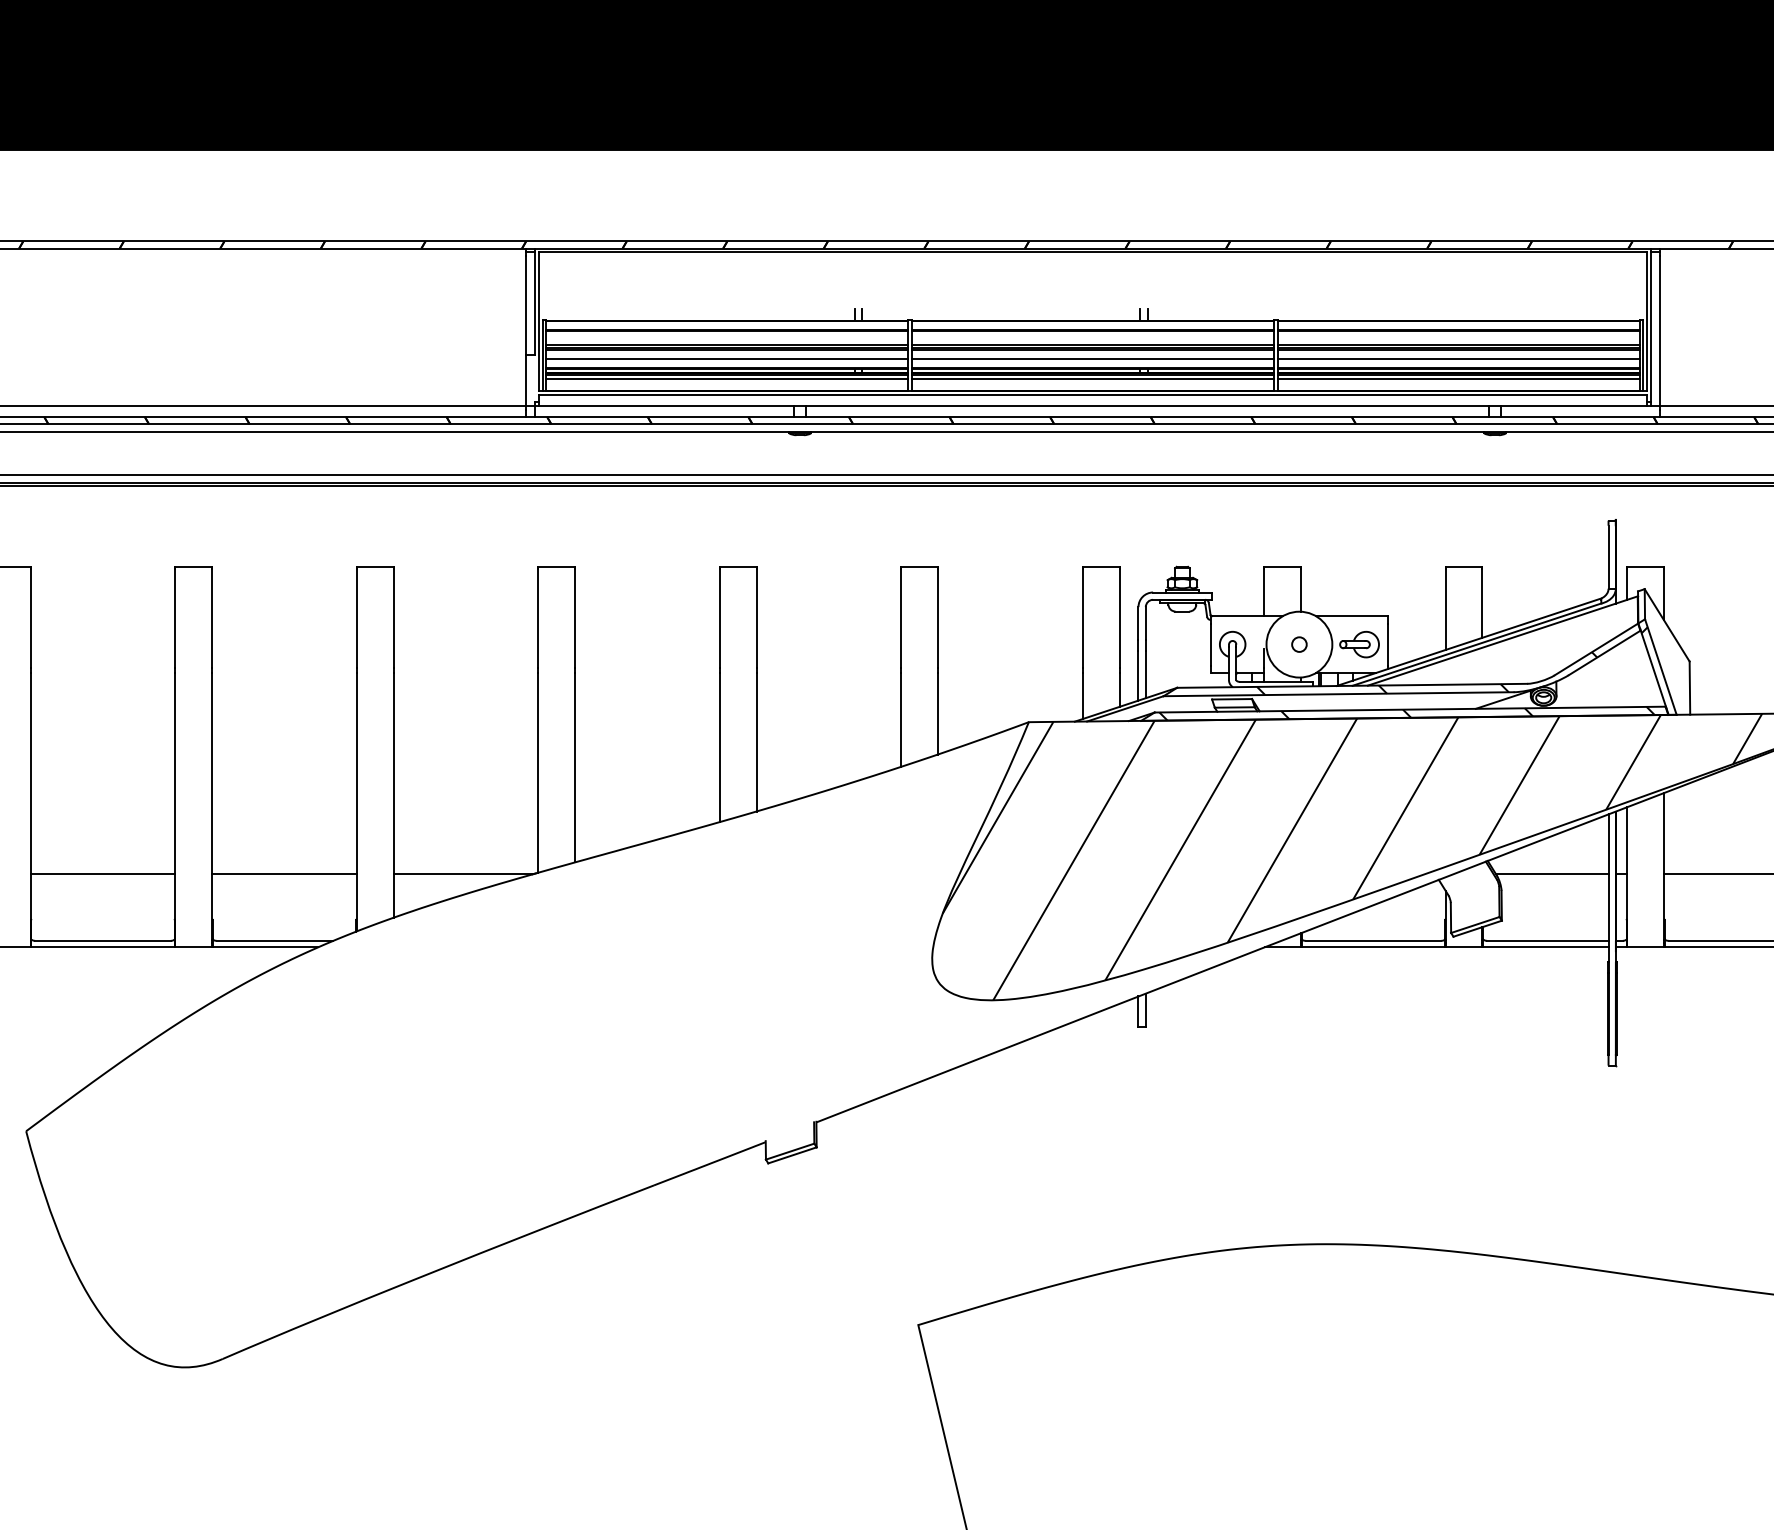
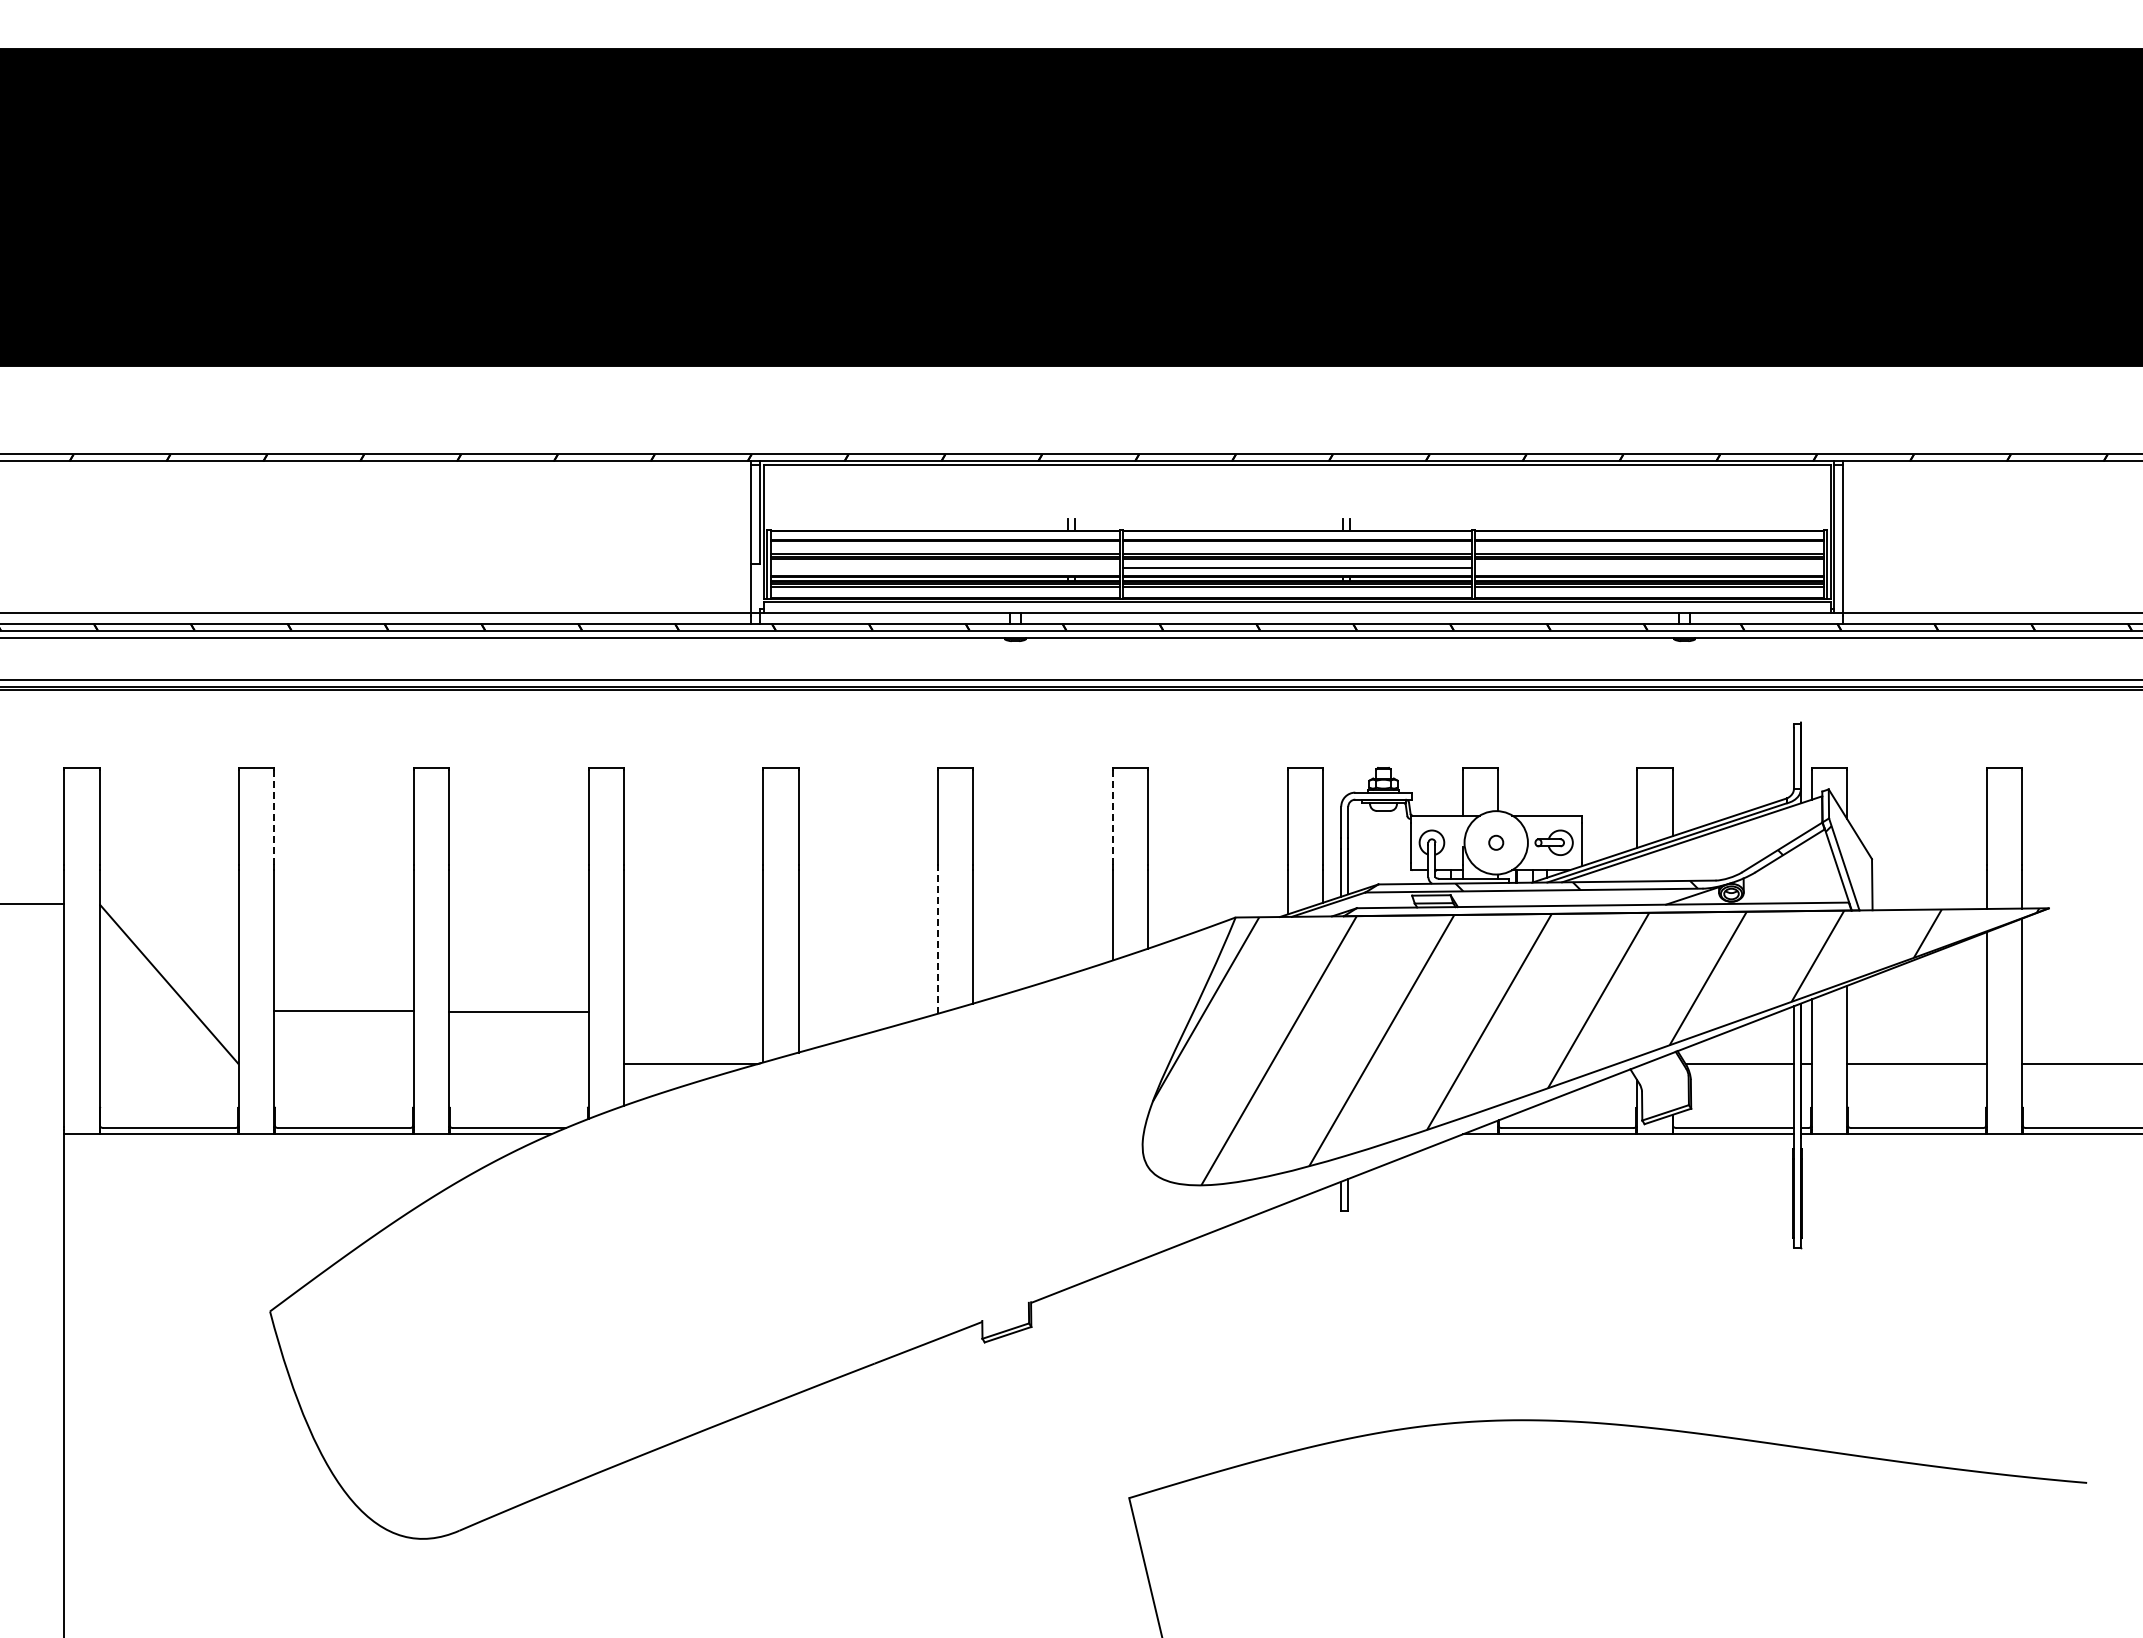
line: (726, 358) -> (944, 567), removed
line: (1458, 358) -> (1649, 567), removed
line: (30, 618) -> (274, 817), solid -> dashed
line: (900, 618) -> (1112, 817), solid -> dashed
hatch: (1406, 712) -> (1599, 908), removed
line: (720, 747) -> (938, 941), solid -> dashed
line: (102, 874) -> (343, 1011), moved
line: (284, 874) -> (518, 1012), moved

